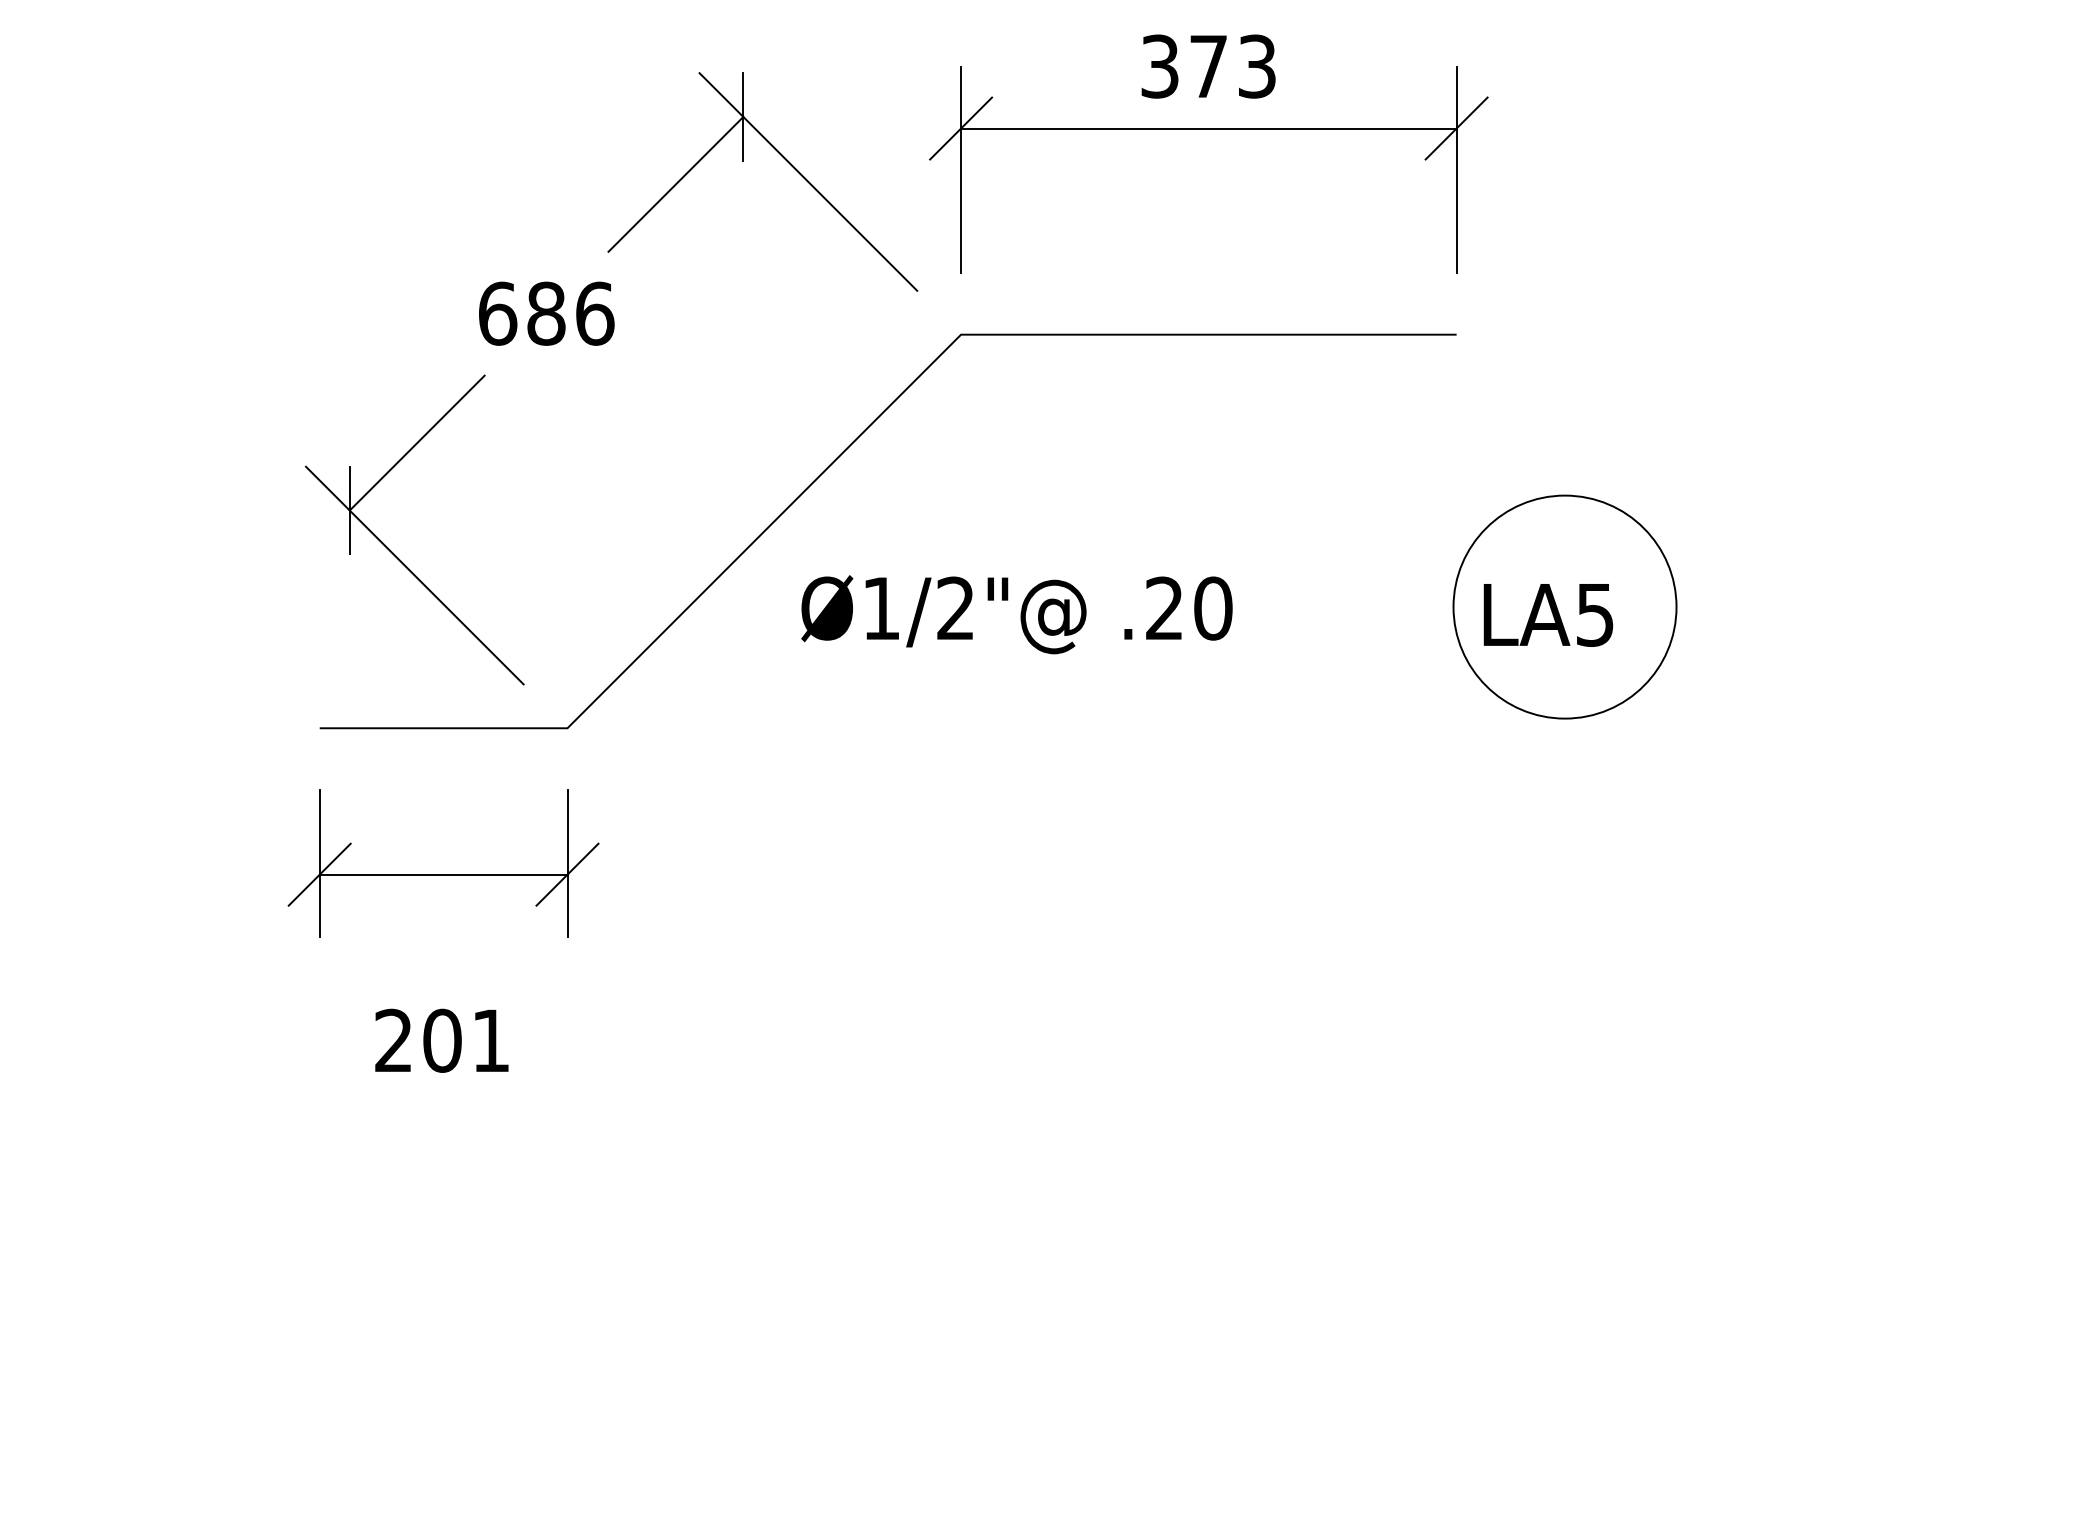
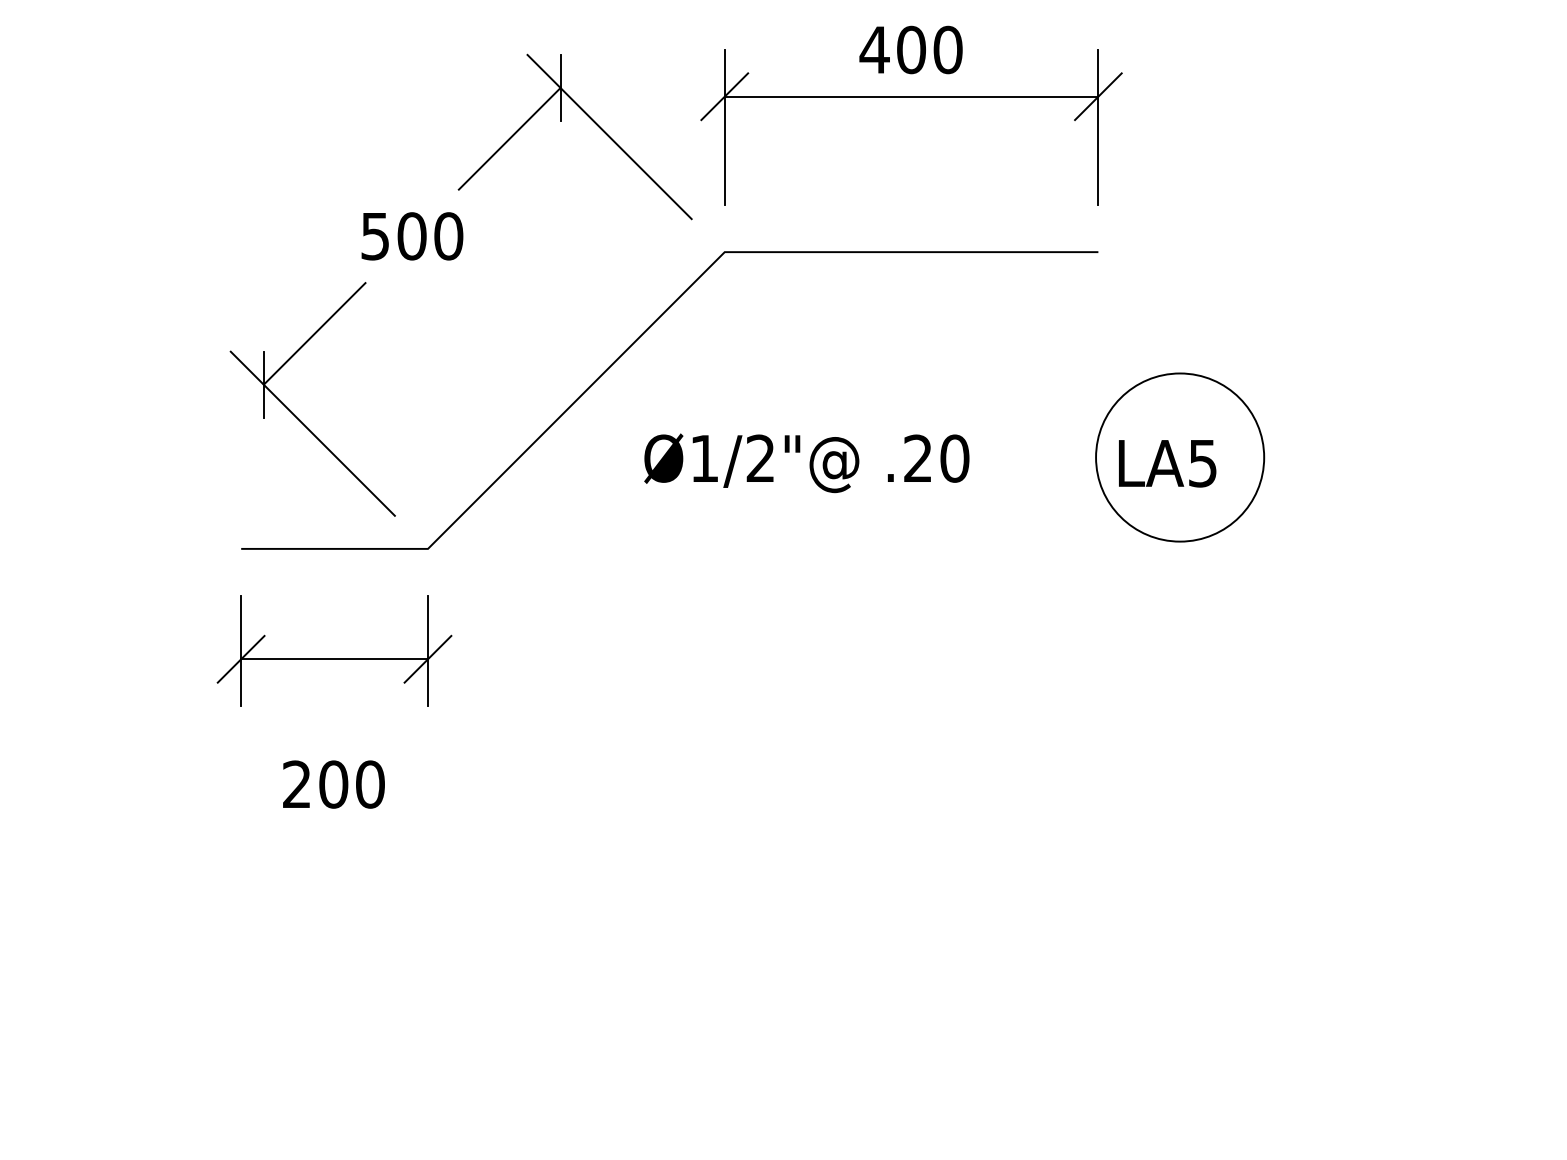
text: (1207, 66) -> (910, 49), 373 -> 400
text: (546, 313) -> (412, 236), 686 -> 500
text: (1016, 614) -> (806, 463), moved
text: (491, 1040) -> (370, 784), 201 -> 200

